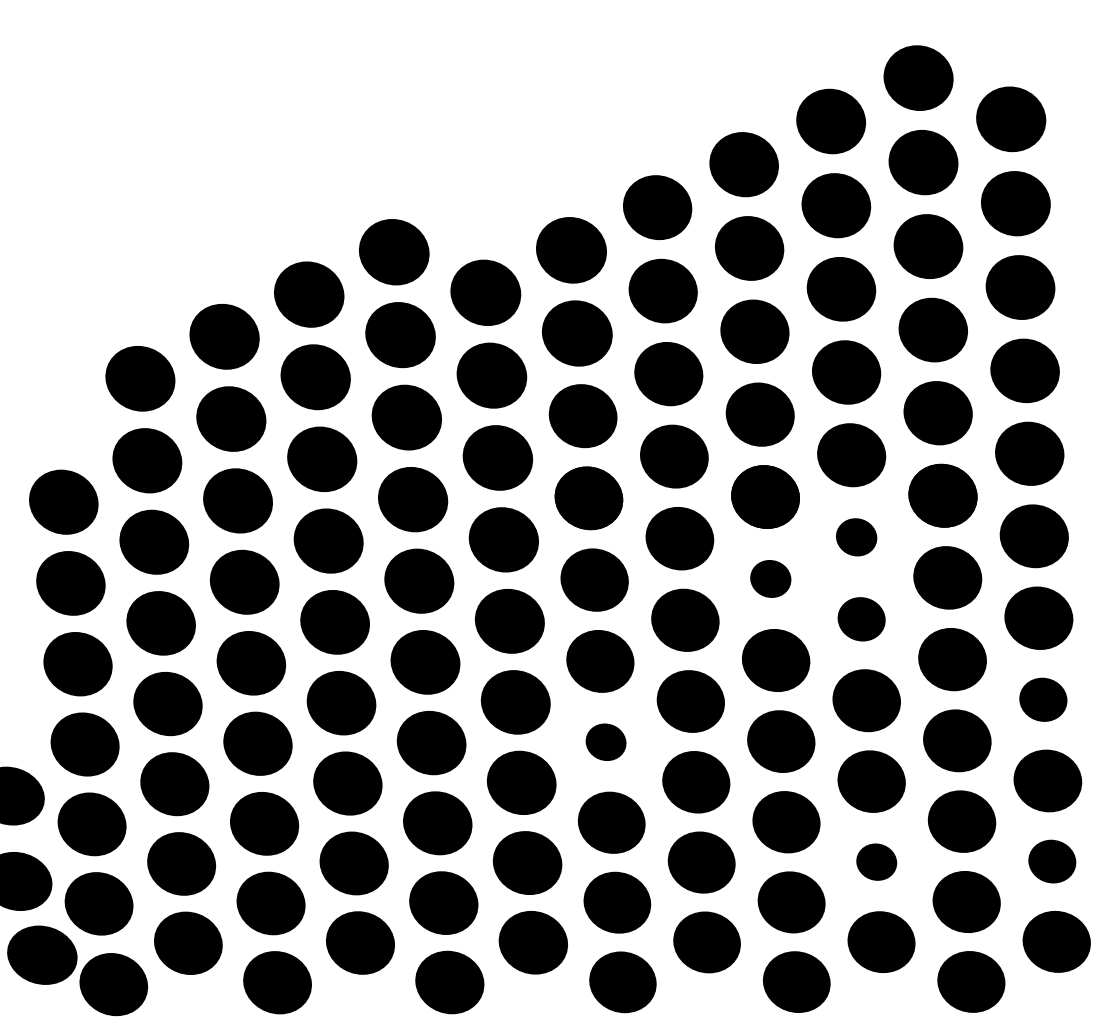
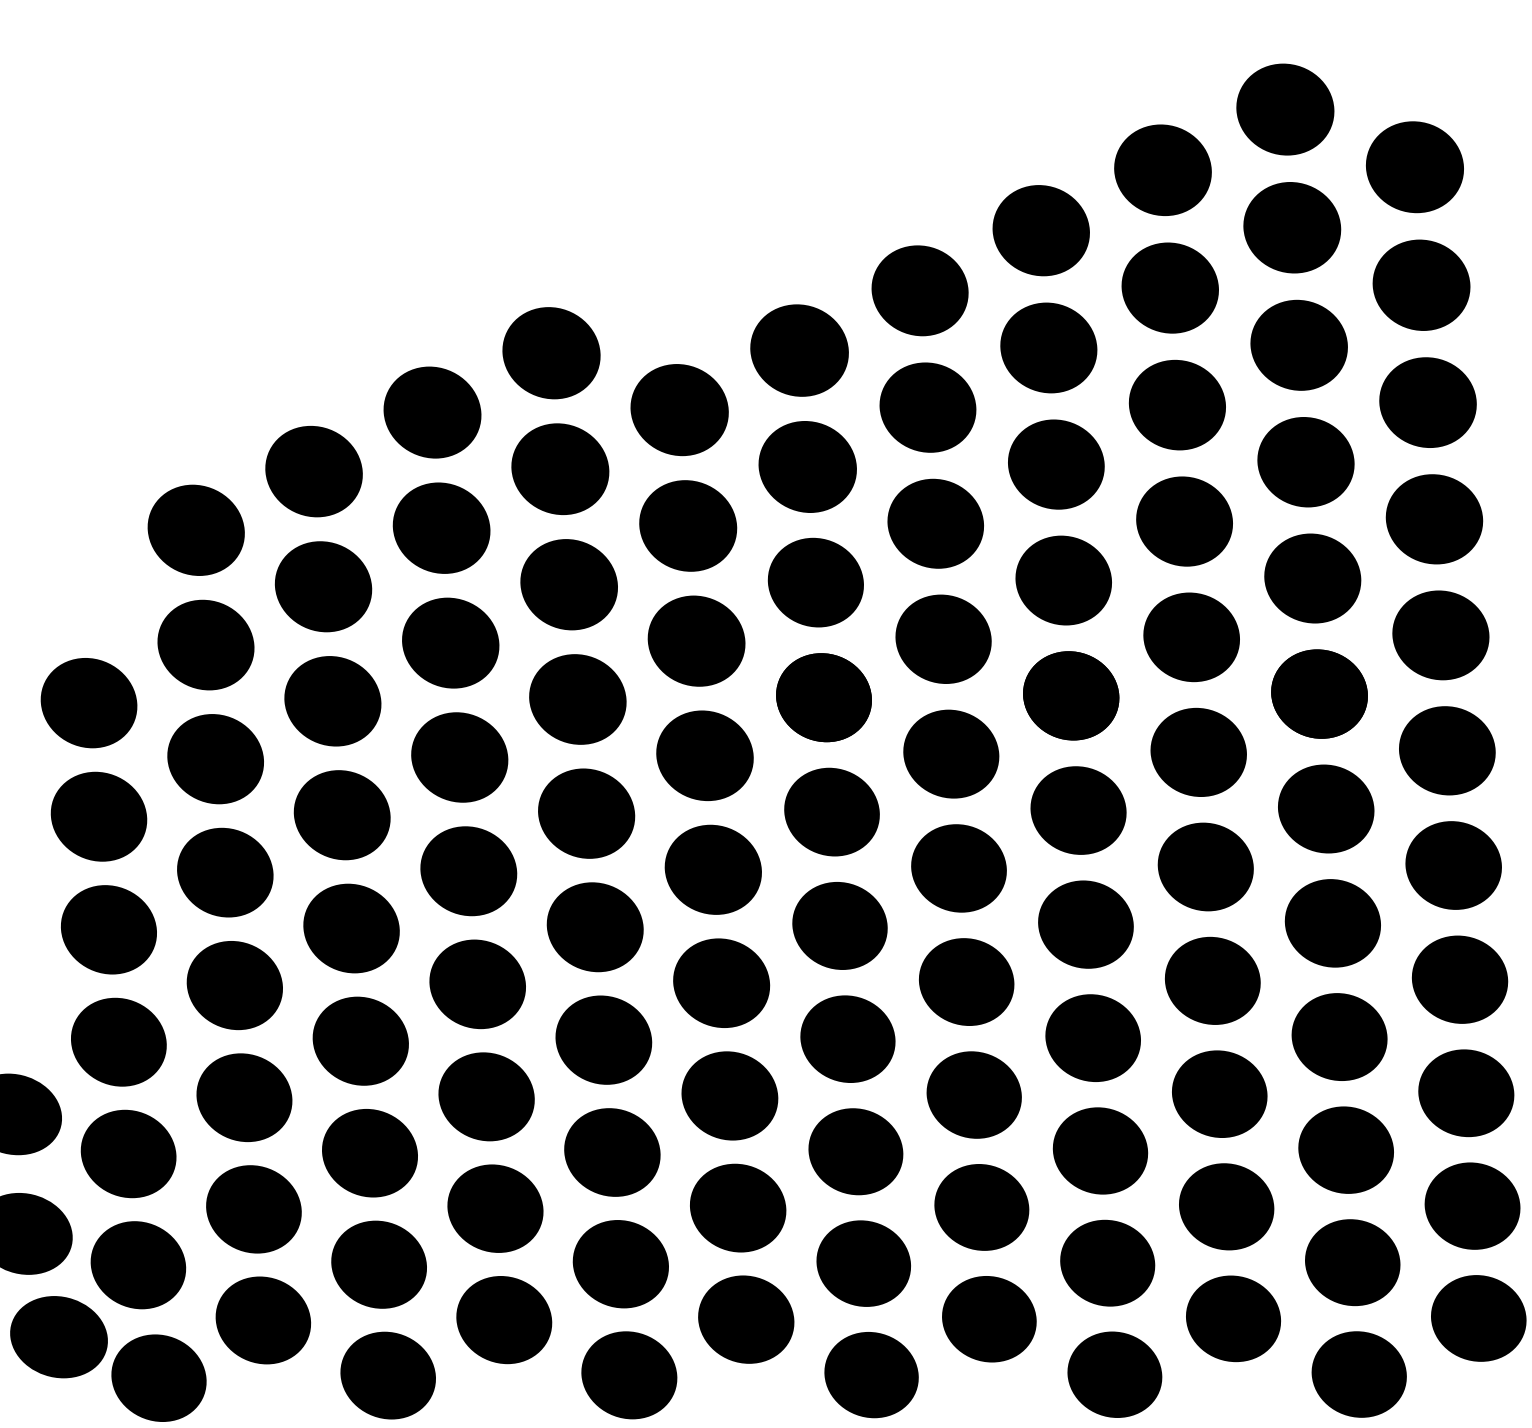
part: (856, 536) -> (1198, 751), size x1.67
part: (770, 578) -> (1078, 810), size x1.67
part: (861, 618) -> (1205, 866), size x1.43
part: (1043, 699) -> (1459, 979), size x1.43
part: (605, 741) -> (847, 1038), size x1.67
part: (876, 861) -> (1226, 1206), size x1.67
part: (1052, 861) -> (1472, 1205), size x1.43

